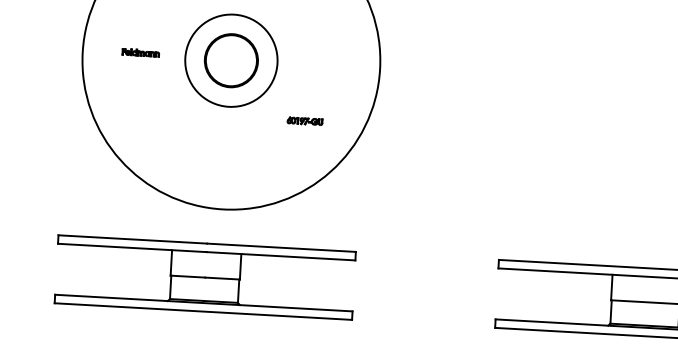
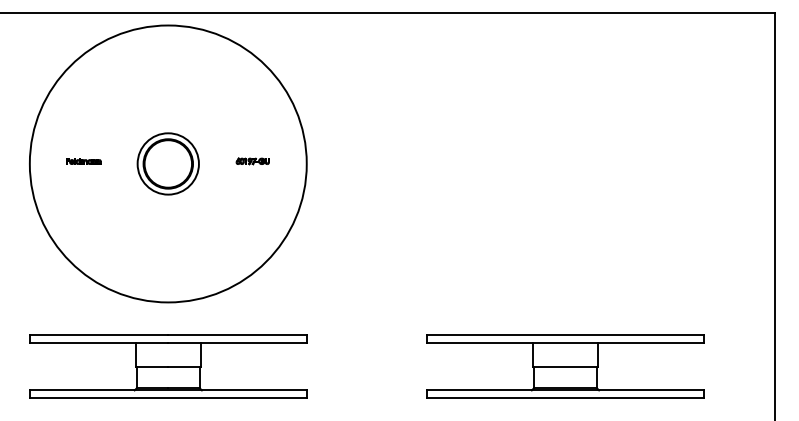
circle: (230, 60) -> (167, 163), size x0.71
part: (304, 121) -> (252, 161), moved
part: (205, 277) -> (168, 366), moved

